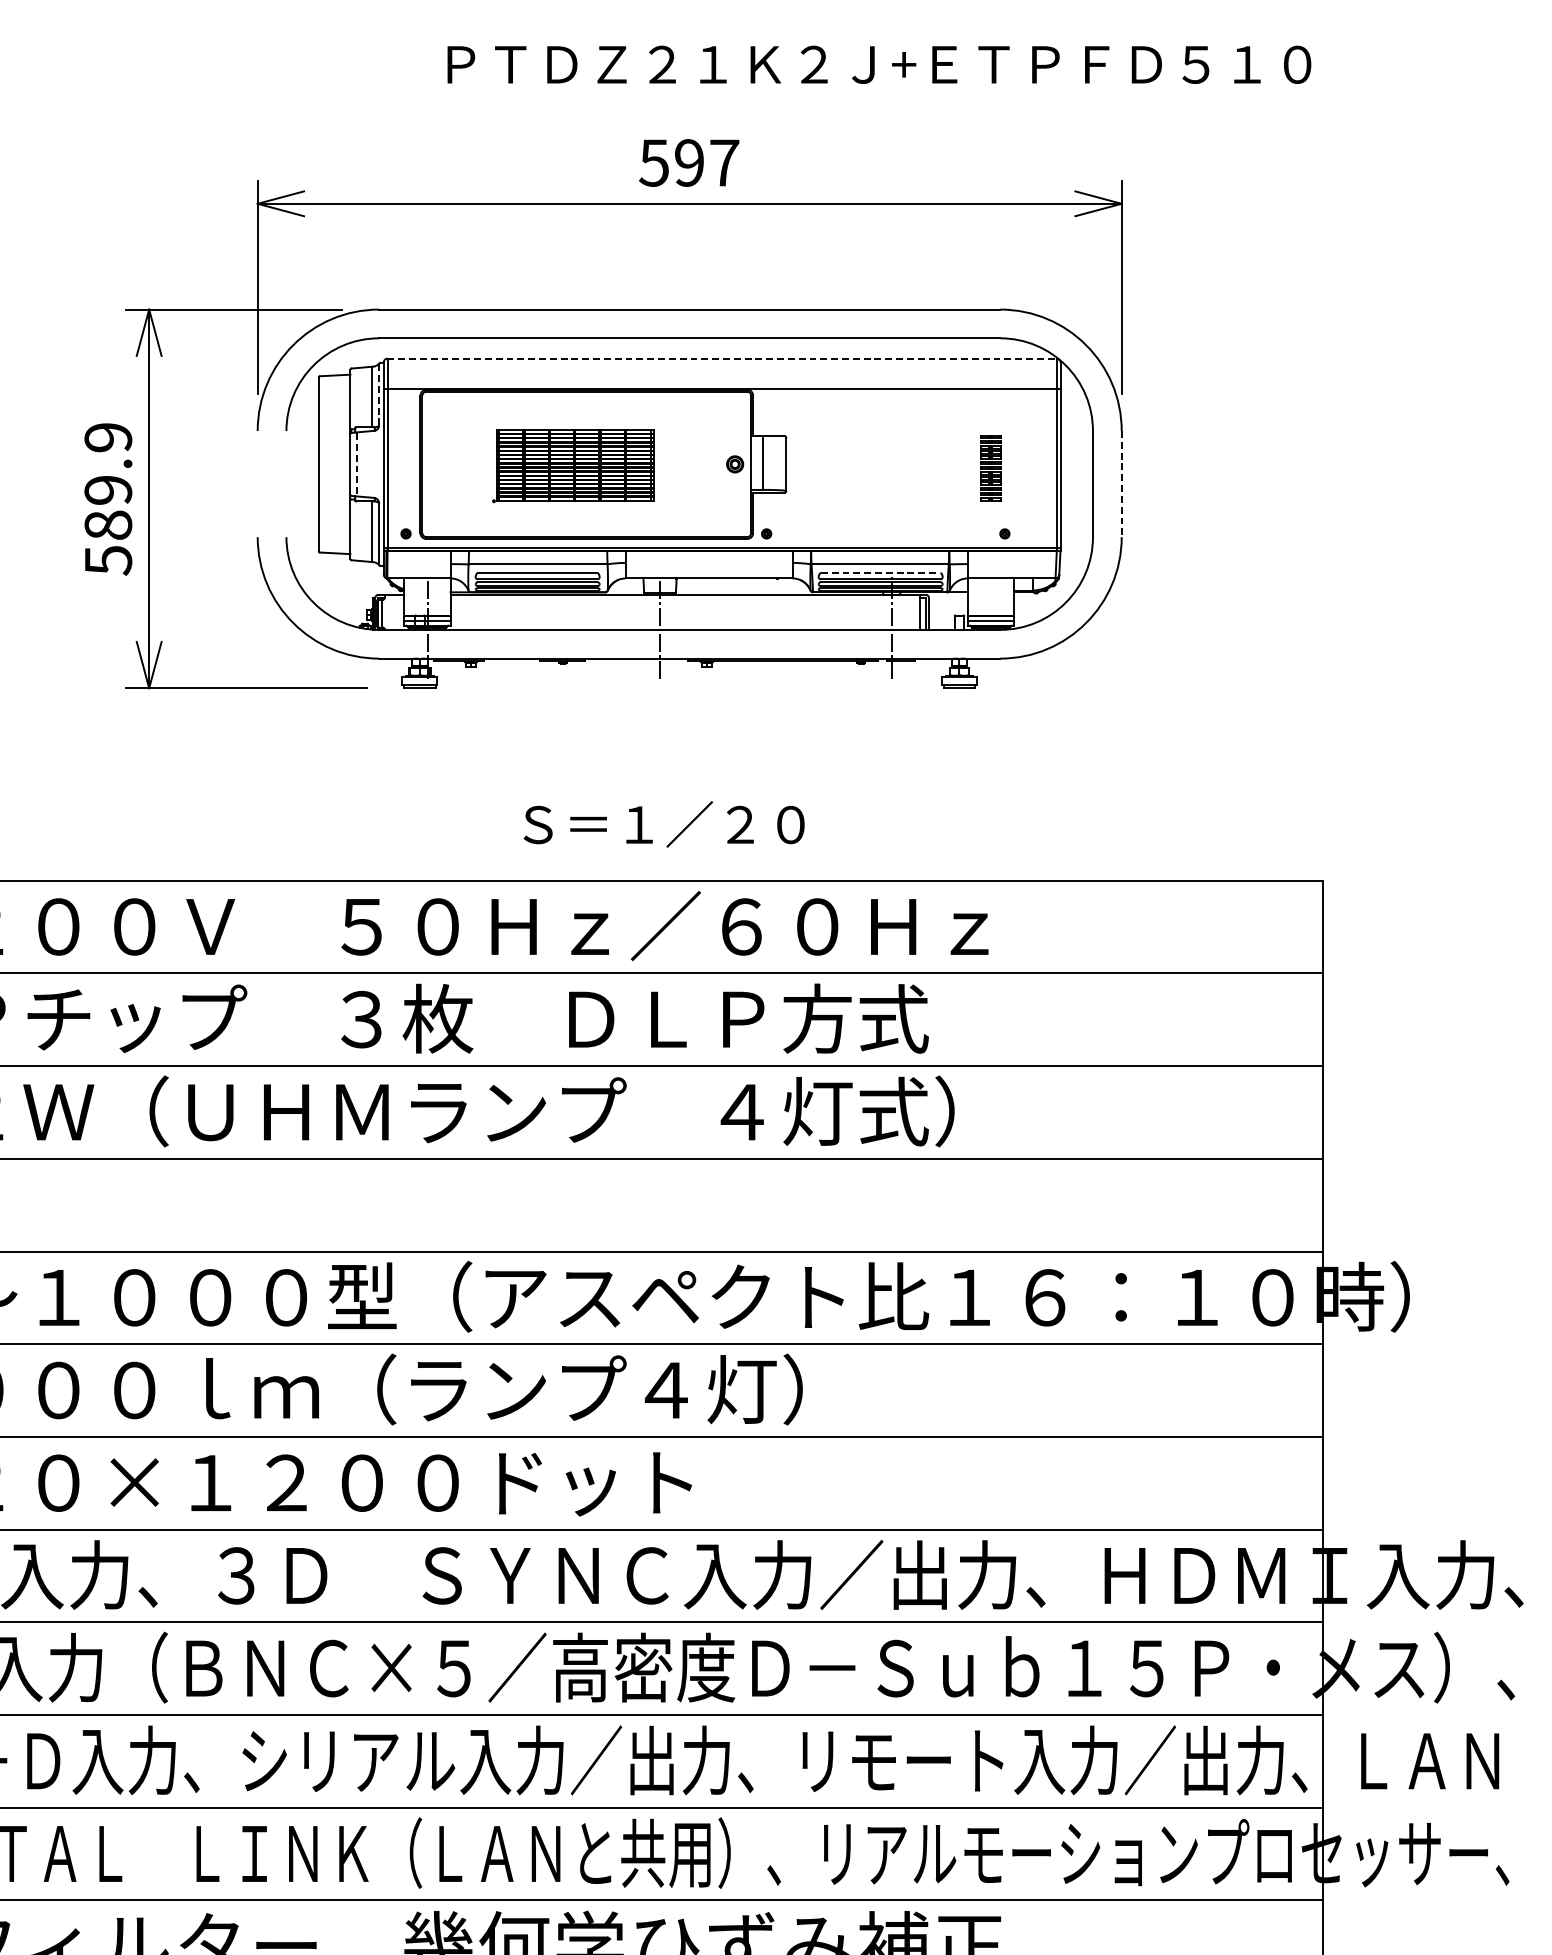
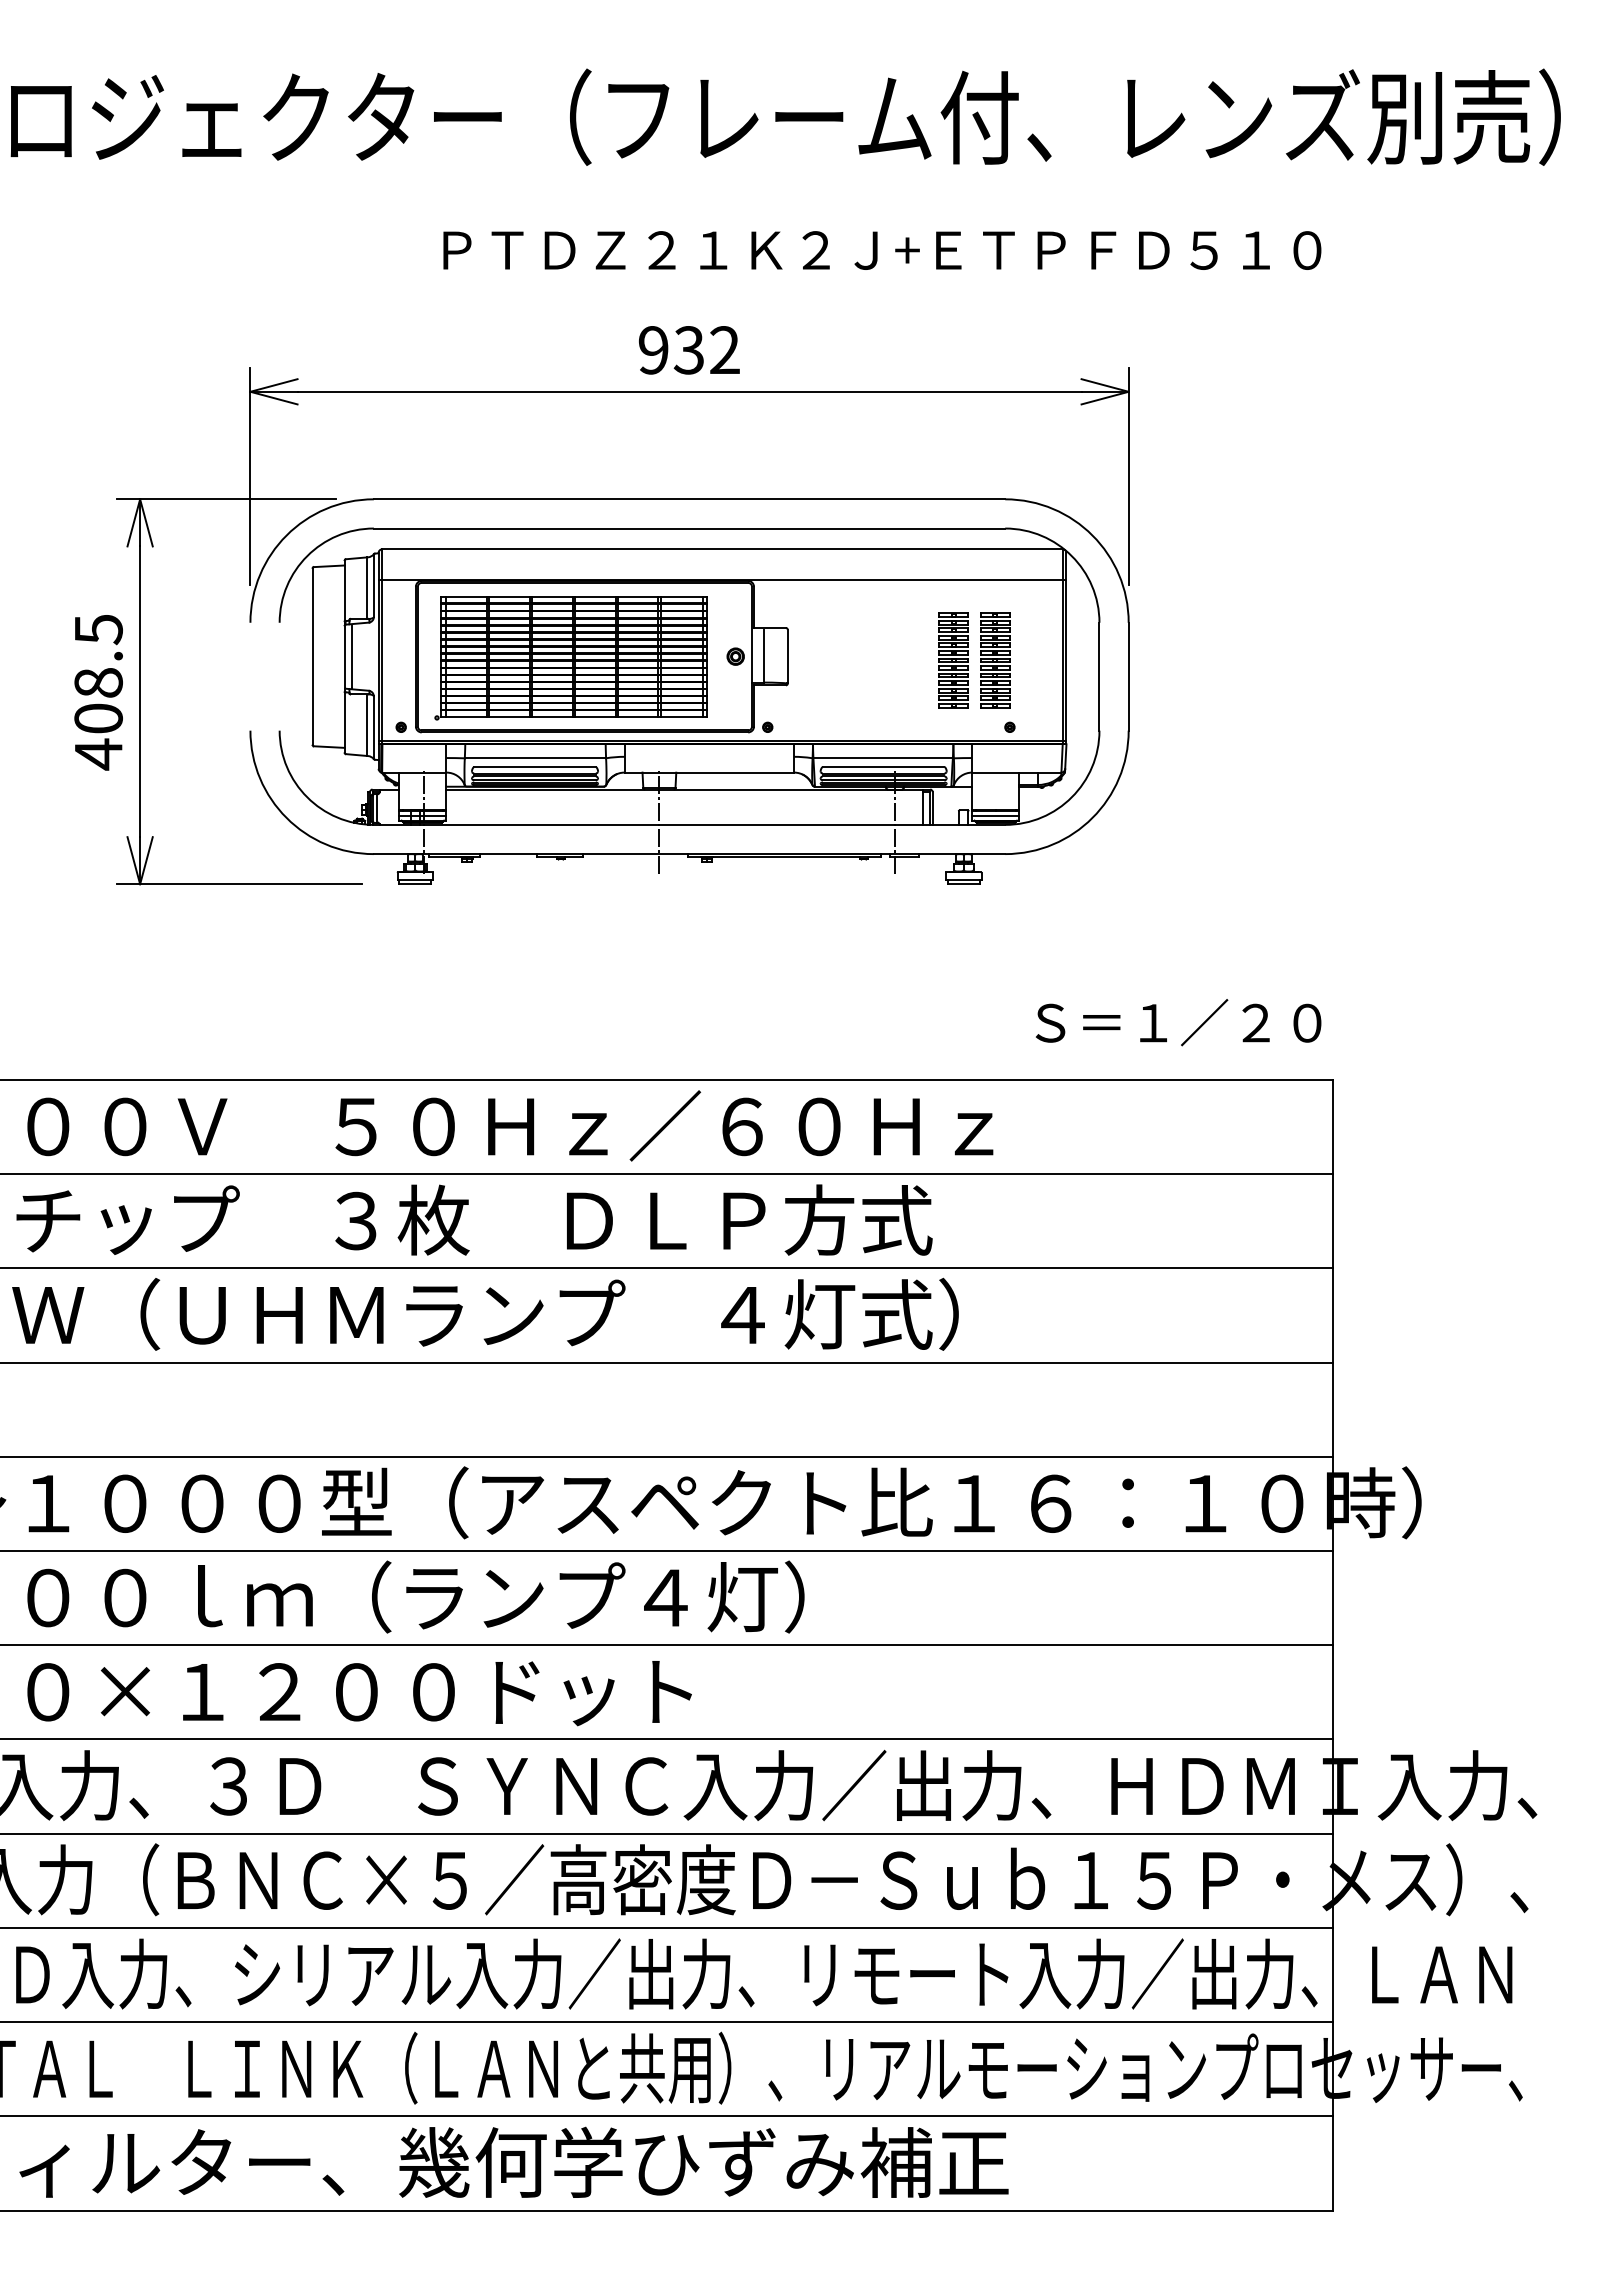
text: (688, 163) -> (688, 350), 597 -> 932
line: (723, 358) -> (723, 549), dashed -> solid
line: (378, 394) -> (373, 585), dashed -> solid
line: (357, 464) -> (351, 656), dashed -> solid
part: (572, 466) -> (570, 658), size x1.67
part: (949, 468) -> (953, 660), added
part: (990, 468) -> (995, 660), size x1.43
line: (1121, 483) -> (1128, 676), dashed -> solid
text: (108, 499) -> (98, 692), 589.9 -> 408.5
line: (880, 573) -> (883, 767), dashed -> solid
text: (664, 824) -> (1178, 1022), moved

